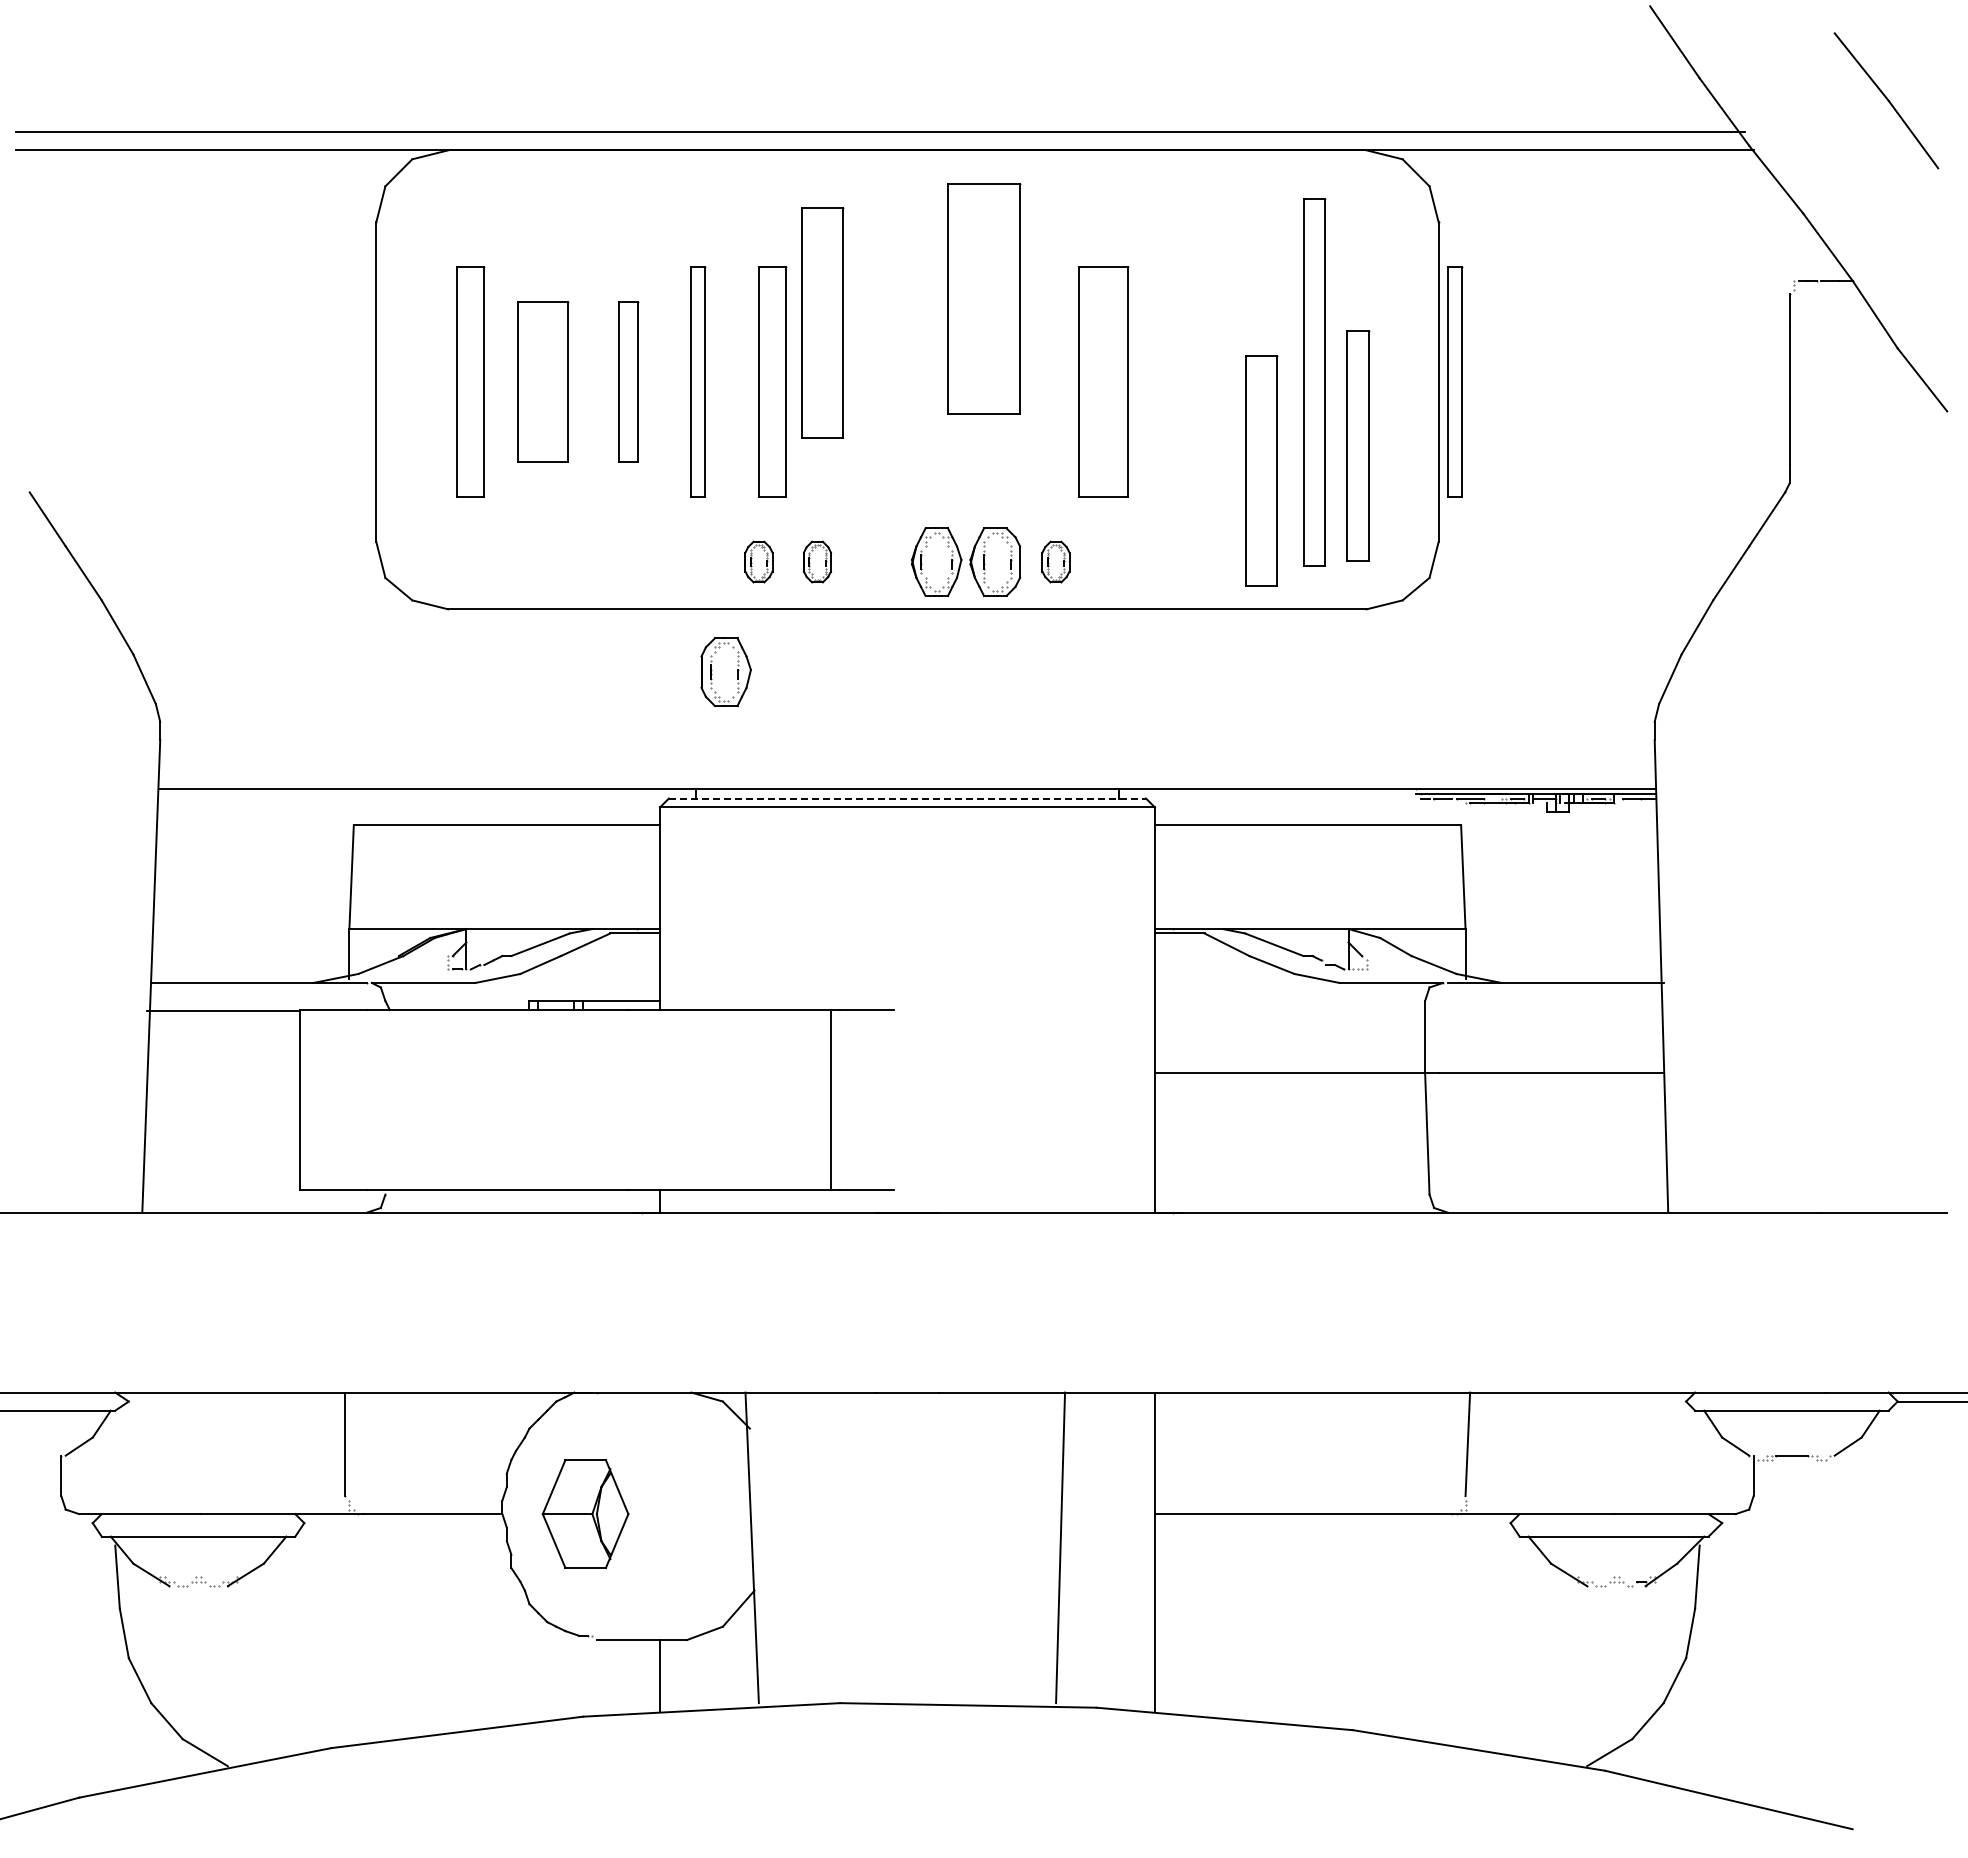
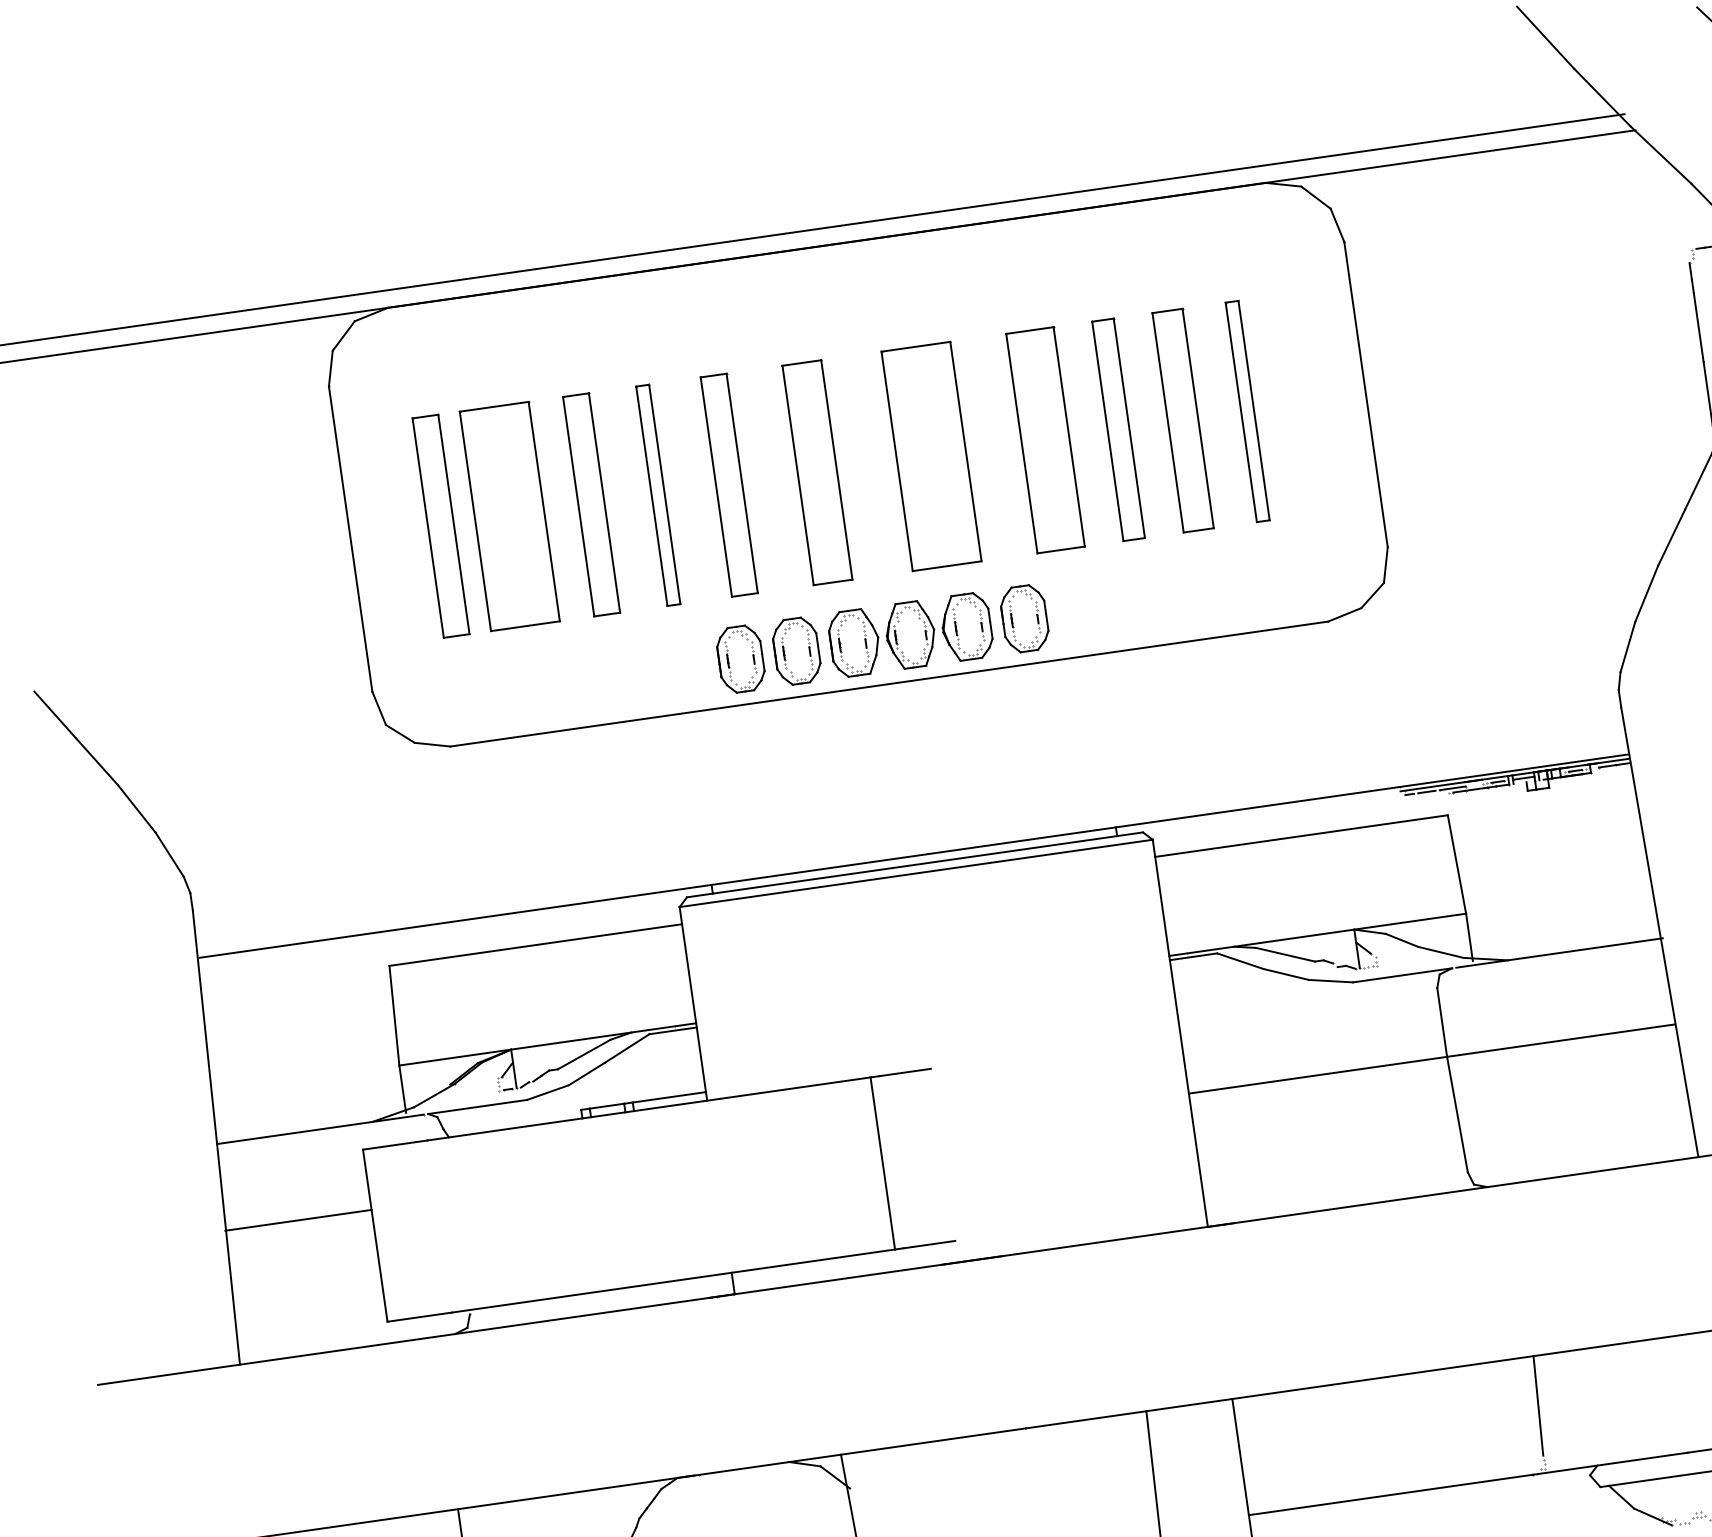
part: (984, 298) -> (931, 455), moved
part: (822, 322) -> (817, 472), moved
part: (543, 381) -> (510, 515), size x1.43
part: (628, 381) -> (591, 504), size x1.43
part: (1315, 381) -> (1248, 410), size x0.62
part: (1455, 381) -> (1382, 391), removed
part: (1358, 445) -> (1119, 429), moved
part: (1261, 470) -> (1183, 420), moved
part: (758, 561) -> (740, 658), size x1.67
part: (817, 561) -> (796, 650), size x1.67
part: (1055, 561) -> (1024, 618), size x1.67
part: (725, 671) -> (854, 642), moved
line: (907, 798) -> (915, 864), dashed -> solid
line: (222, 1011) -> (297, 1220), moved

